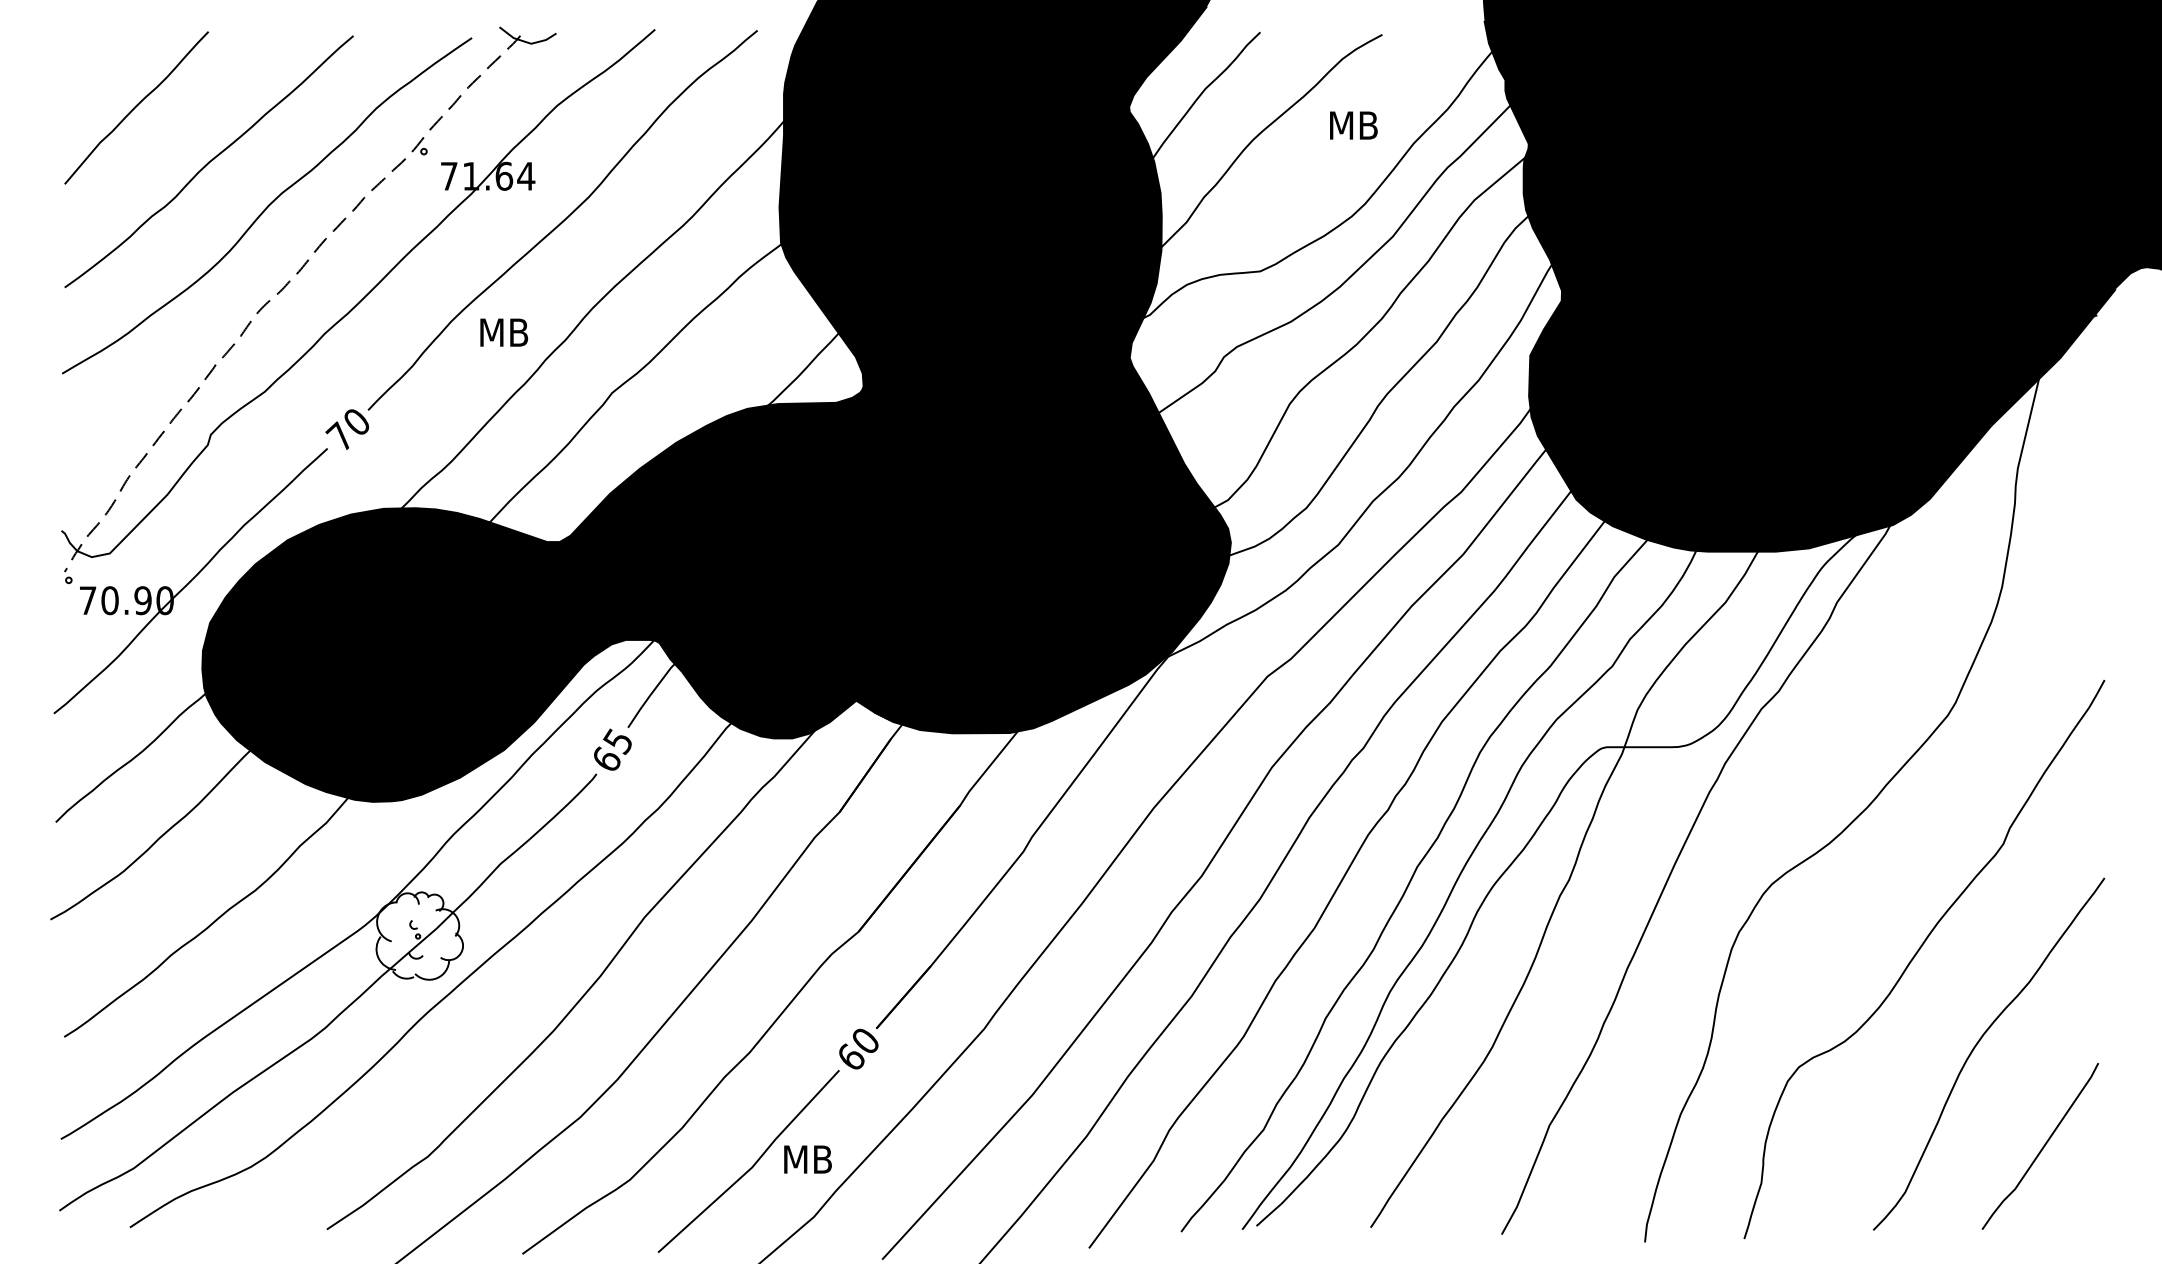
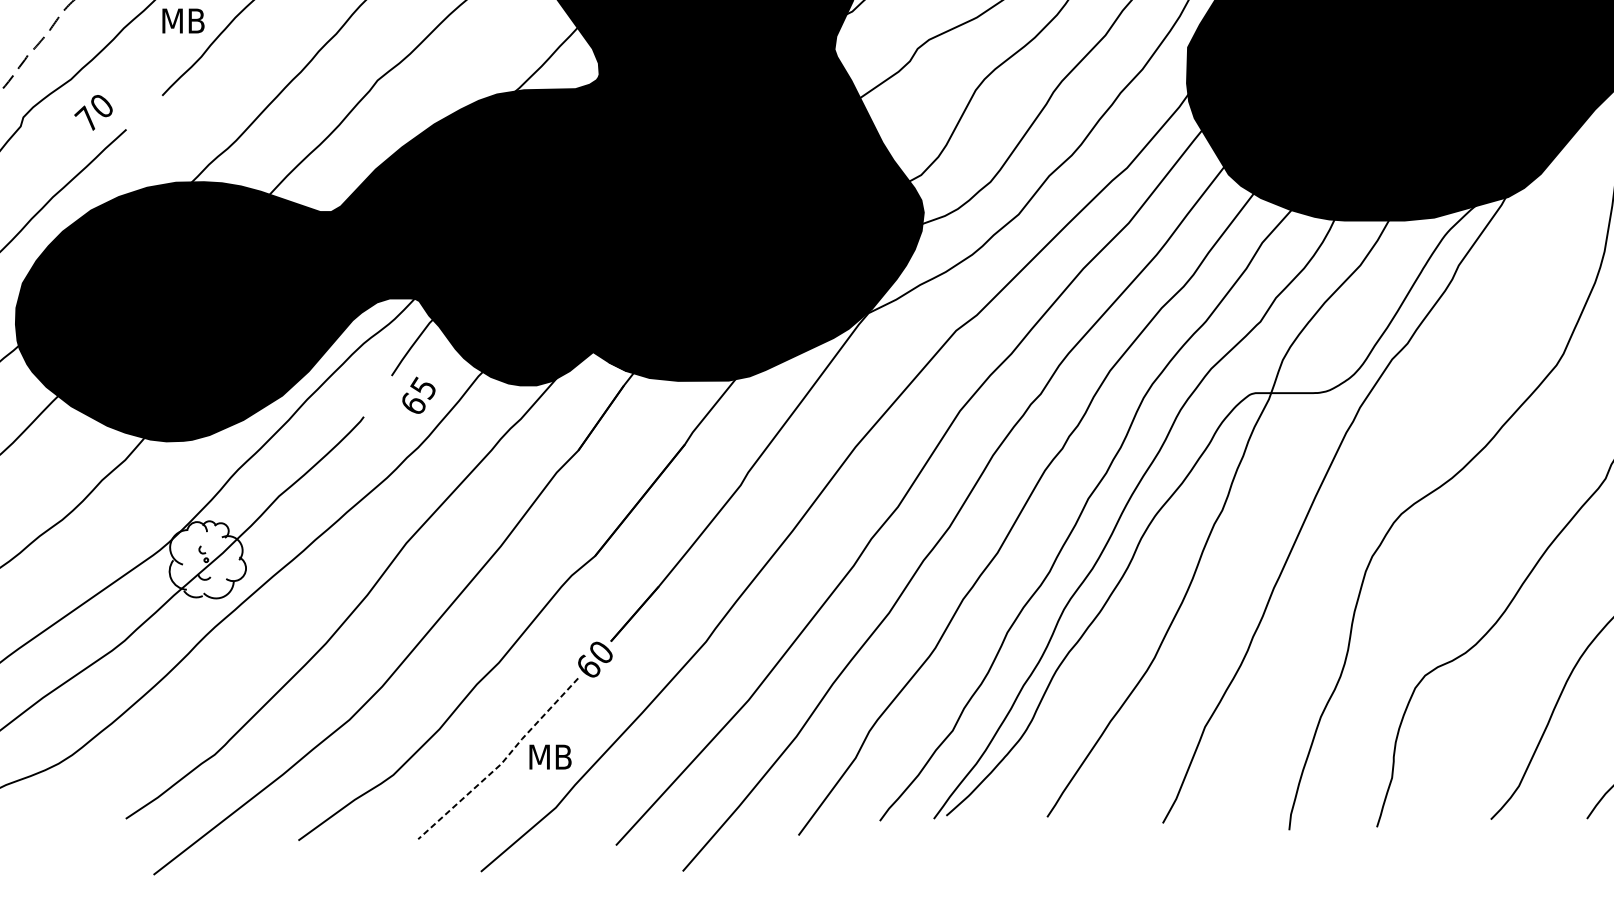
text: (504, 332) -> (183, 20), moved
text: (346, 429) -> (92, 112), moved
text: (612, 749) -> (418, 395), moved
line: (752, 1166) -> (501, 763), solid -> dashed

